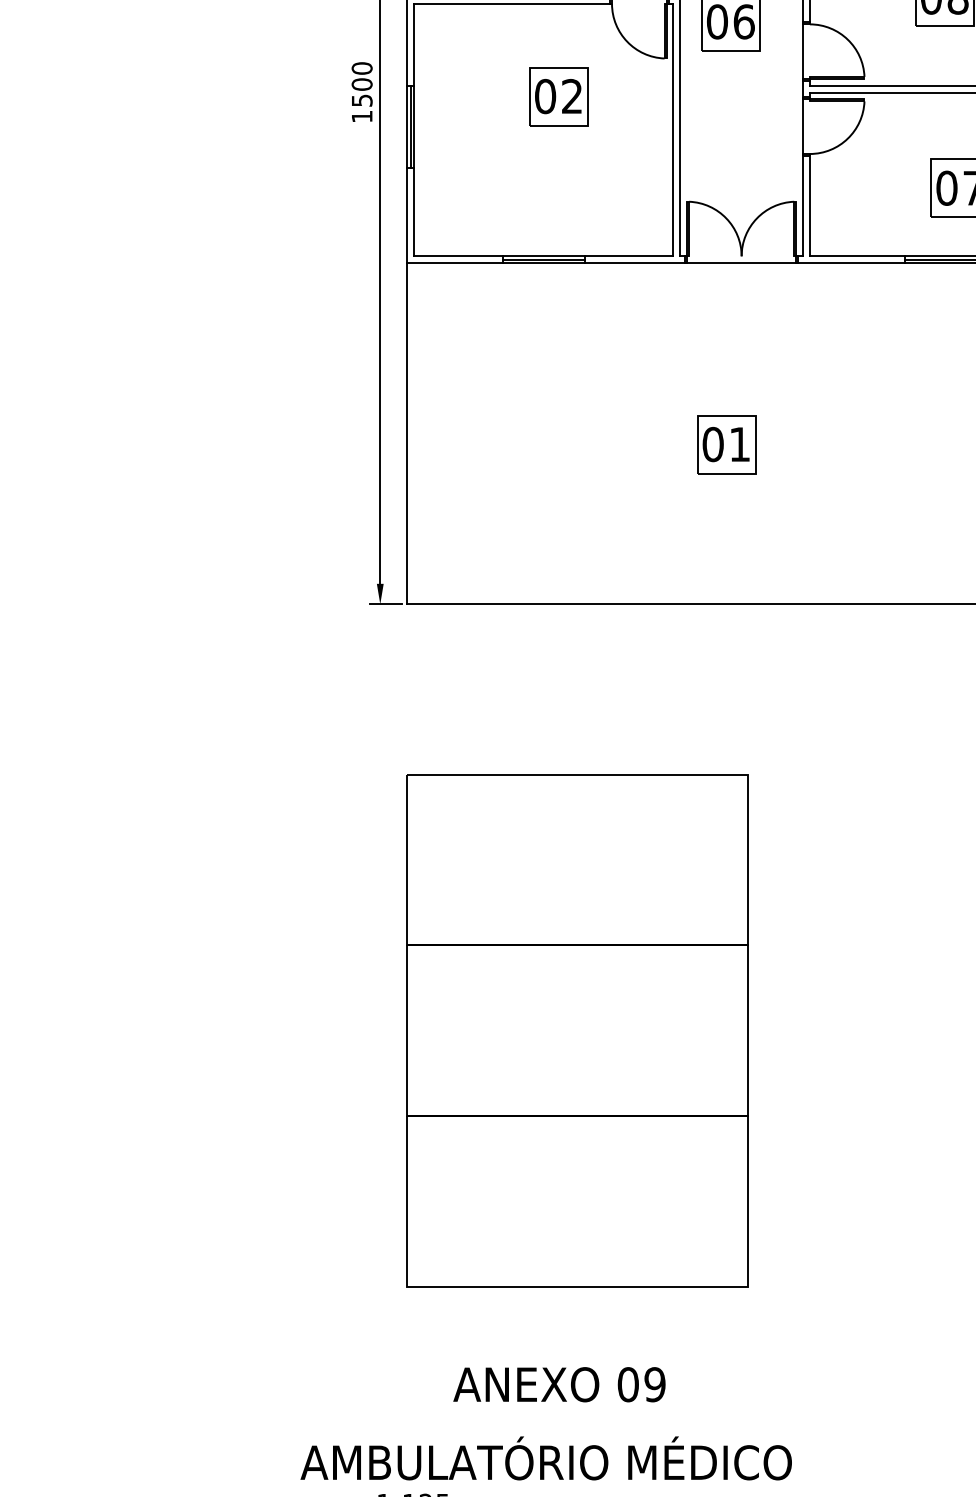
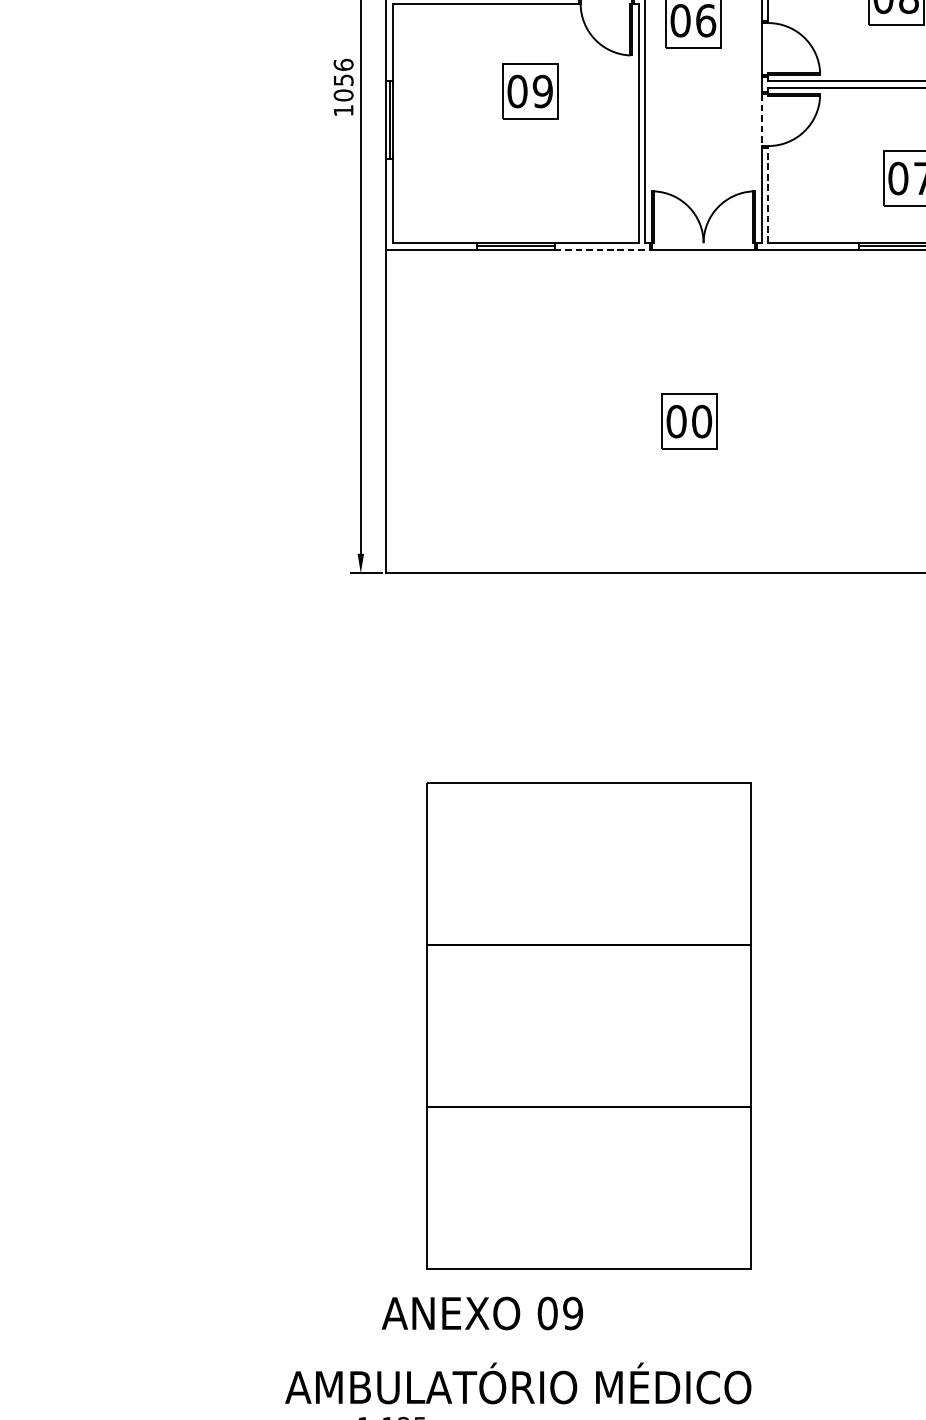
text: (361, 84) -> (343, 80), 1500 -> 1056
text: (571, 96) -> (542, 91), 02 -> 09
line: (803, 127) -> (762, 120), solid -> dashed
line: (809, 205) -> (767, 194), solid -> dashed
line: (635, 263) -> (602, 249), solid -> dashed
text: (739, 444) -> (701, 421), 01 -> 00
part: (577, 1030) -> (588, 1025), moved
text: (559, 1384) -> (482, 1313), moved

